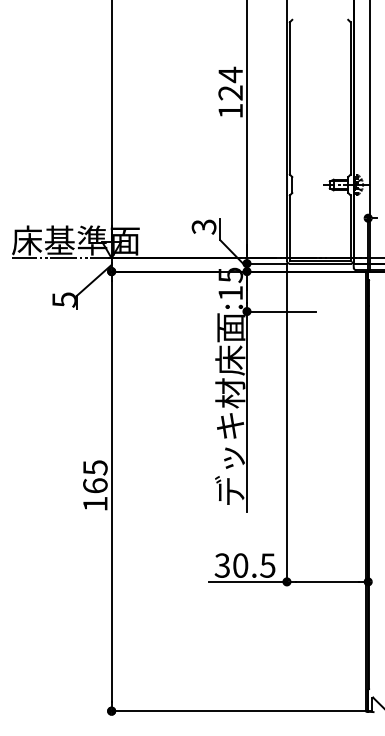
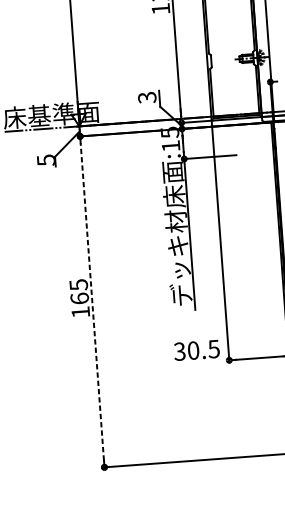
line: (111, 491) -> (92, 301), solid -> dashed
line: (247, 581) -> (199, 362), removed

